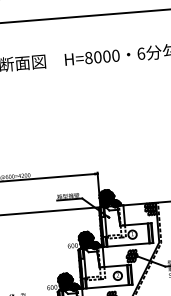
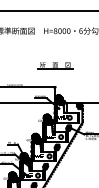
part: (94, 128) -> (55, 65), added

